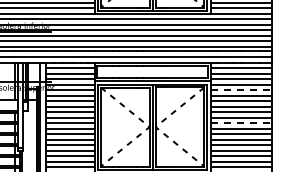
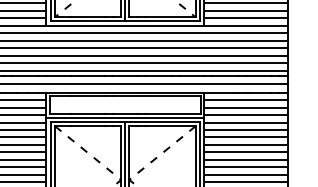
line: (241, 90) -> (246, 130), dashed -> solid
line: (241, 123) -> (246, 175), dashed -> solid

